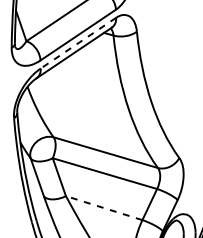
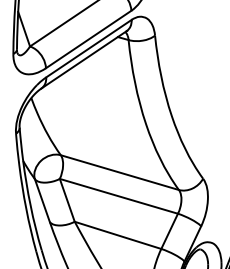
line: (78, 43) -> (88, 48), dashed -> solid
line: (103, 208) -> (117, 235), dashed -> solid

